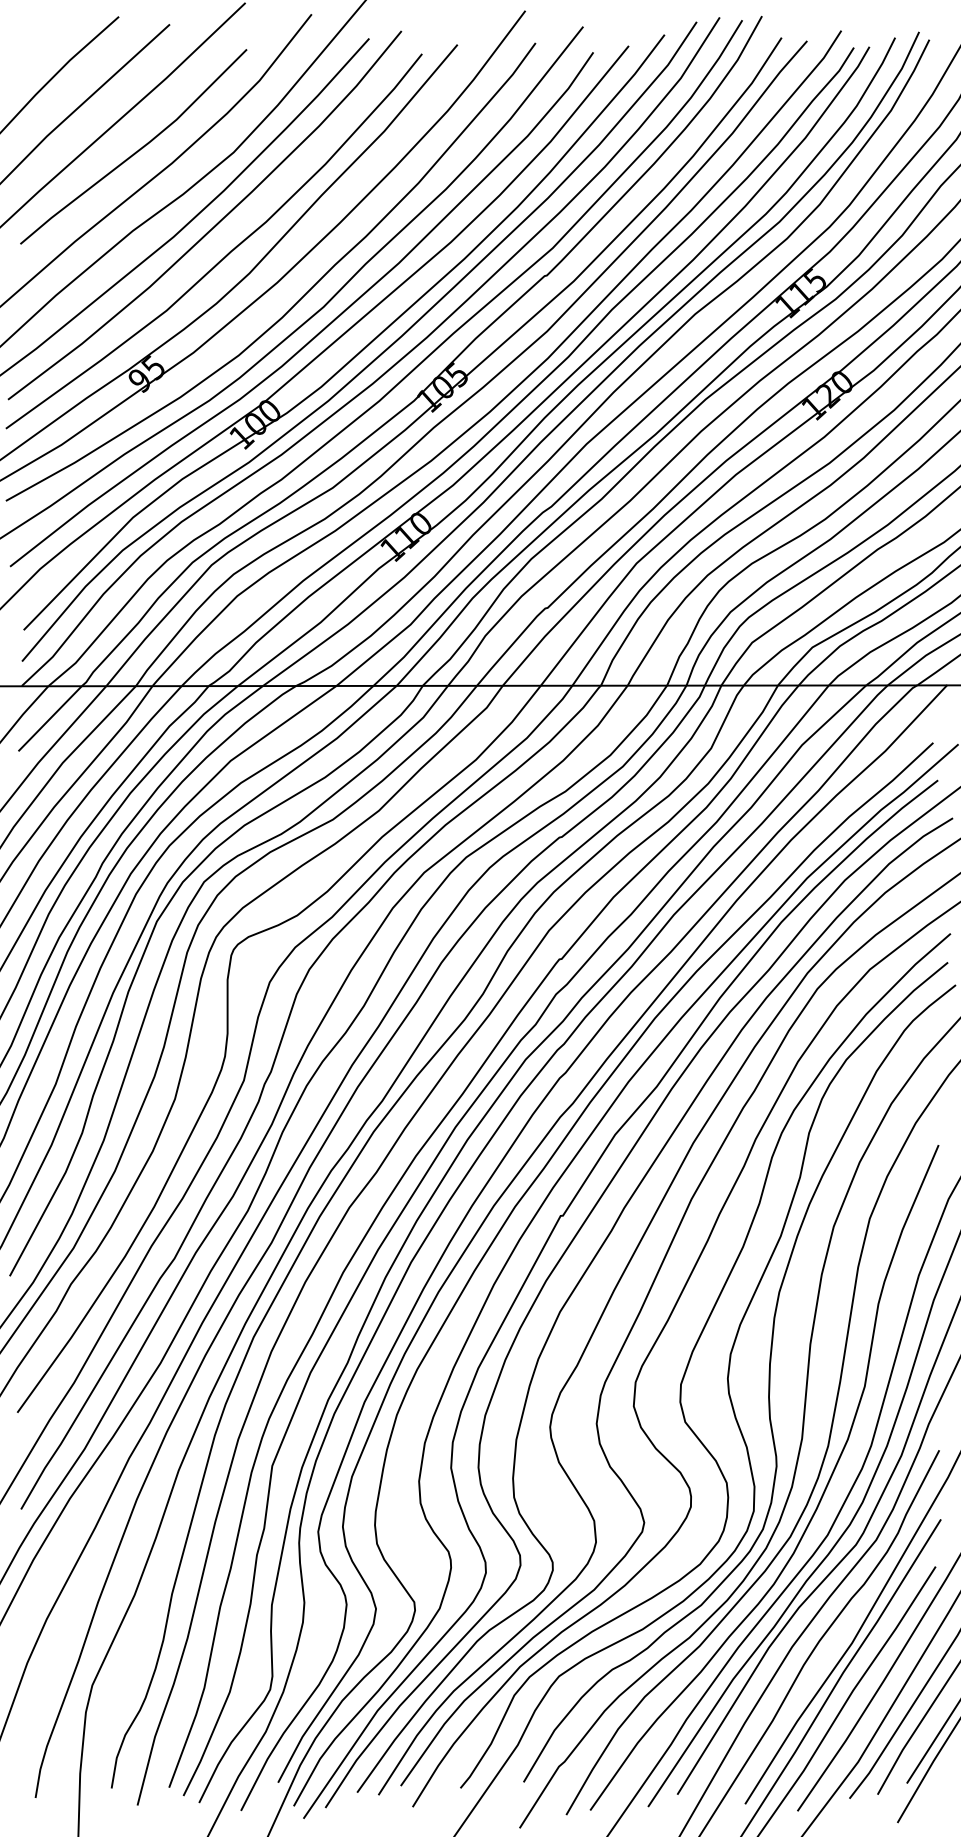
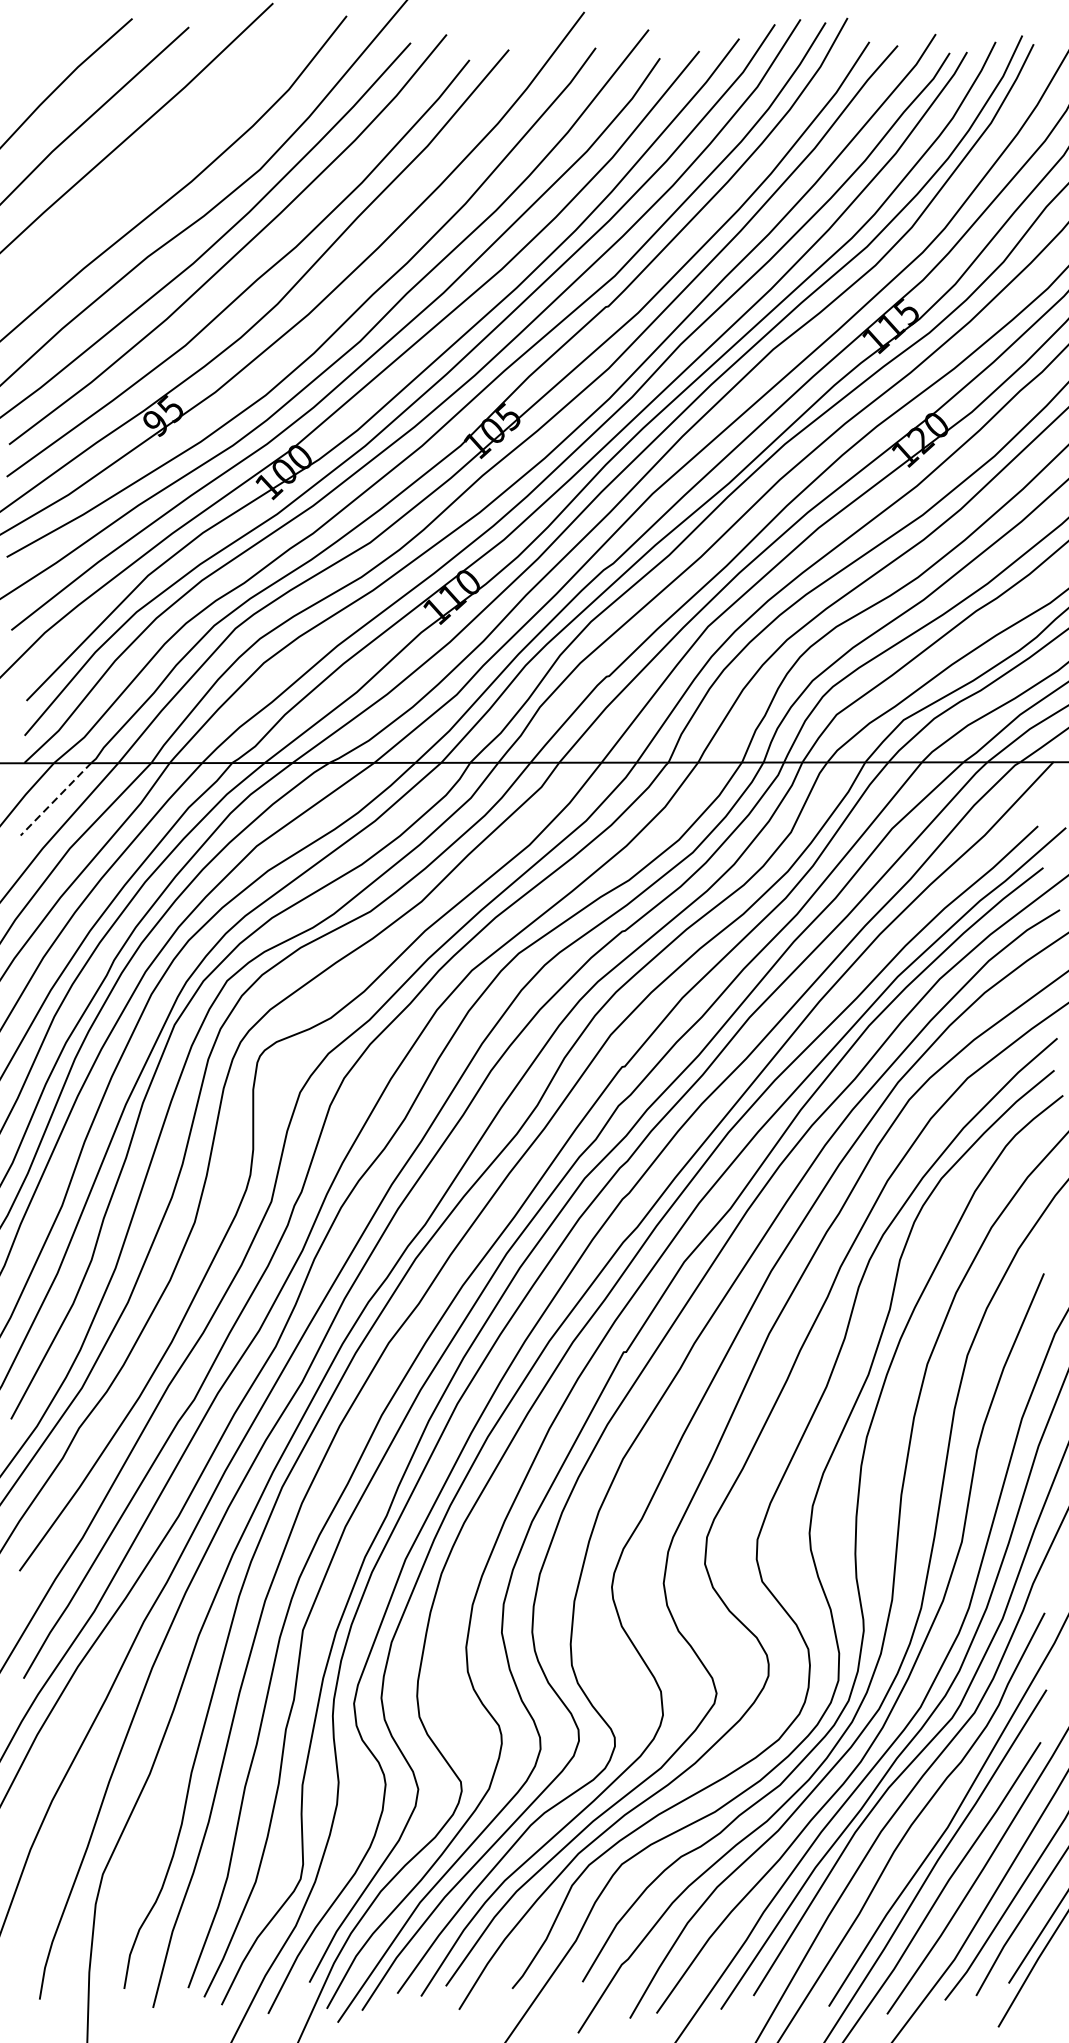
line: (135, 151) -> (150, 168), removed
line: (50, 718) -> (56, 799), solid -> dashed

